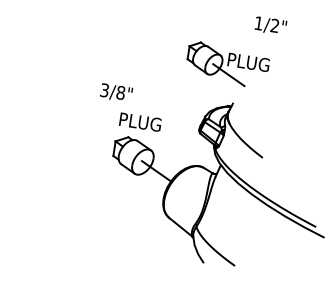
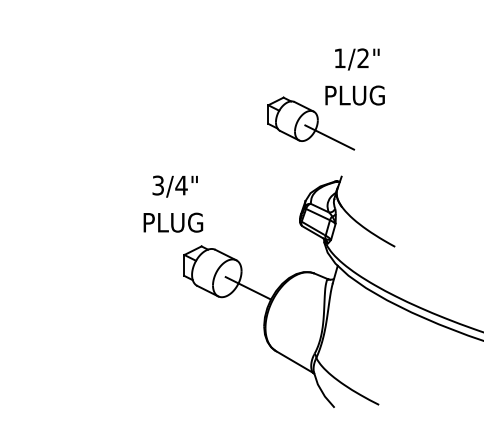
text: (270, 26) -> (357, 59), moved
text: (248, 62) -> (354, 95), moved
text: (120, 92) -> (181, 185), 3/8" -> 3/4"
text: (140, 122) -> (173, 222), moved

